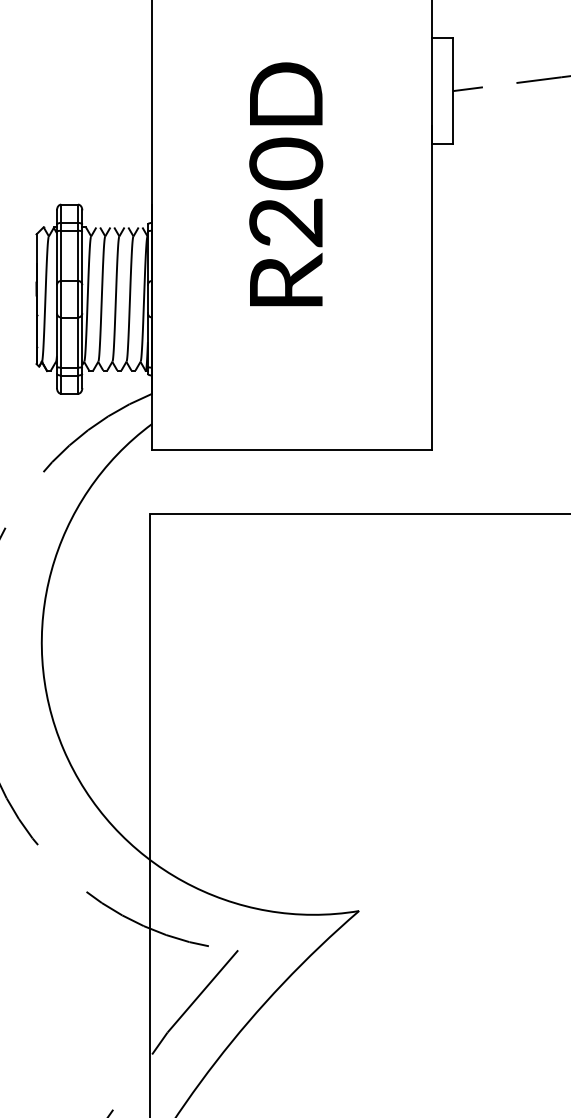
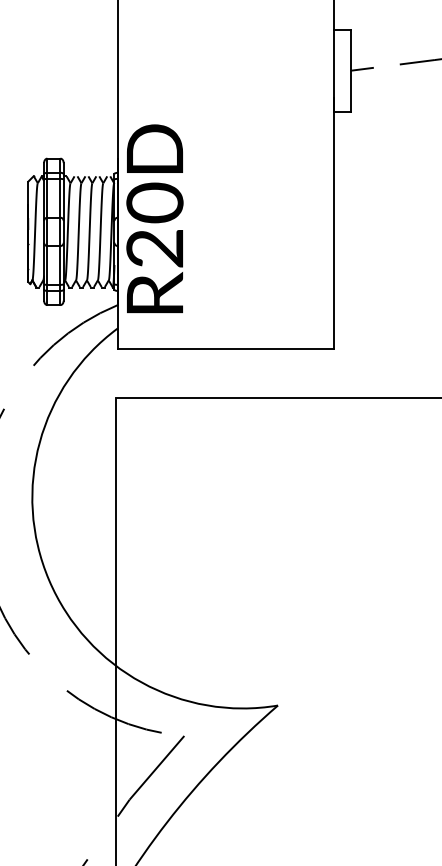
text: (286, 184) -> (155, 218), moved

